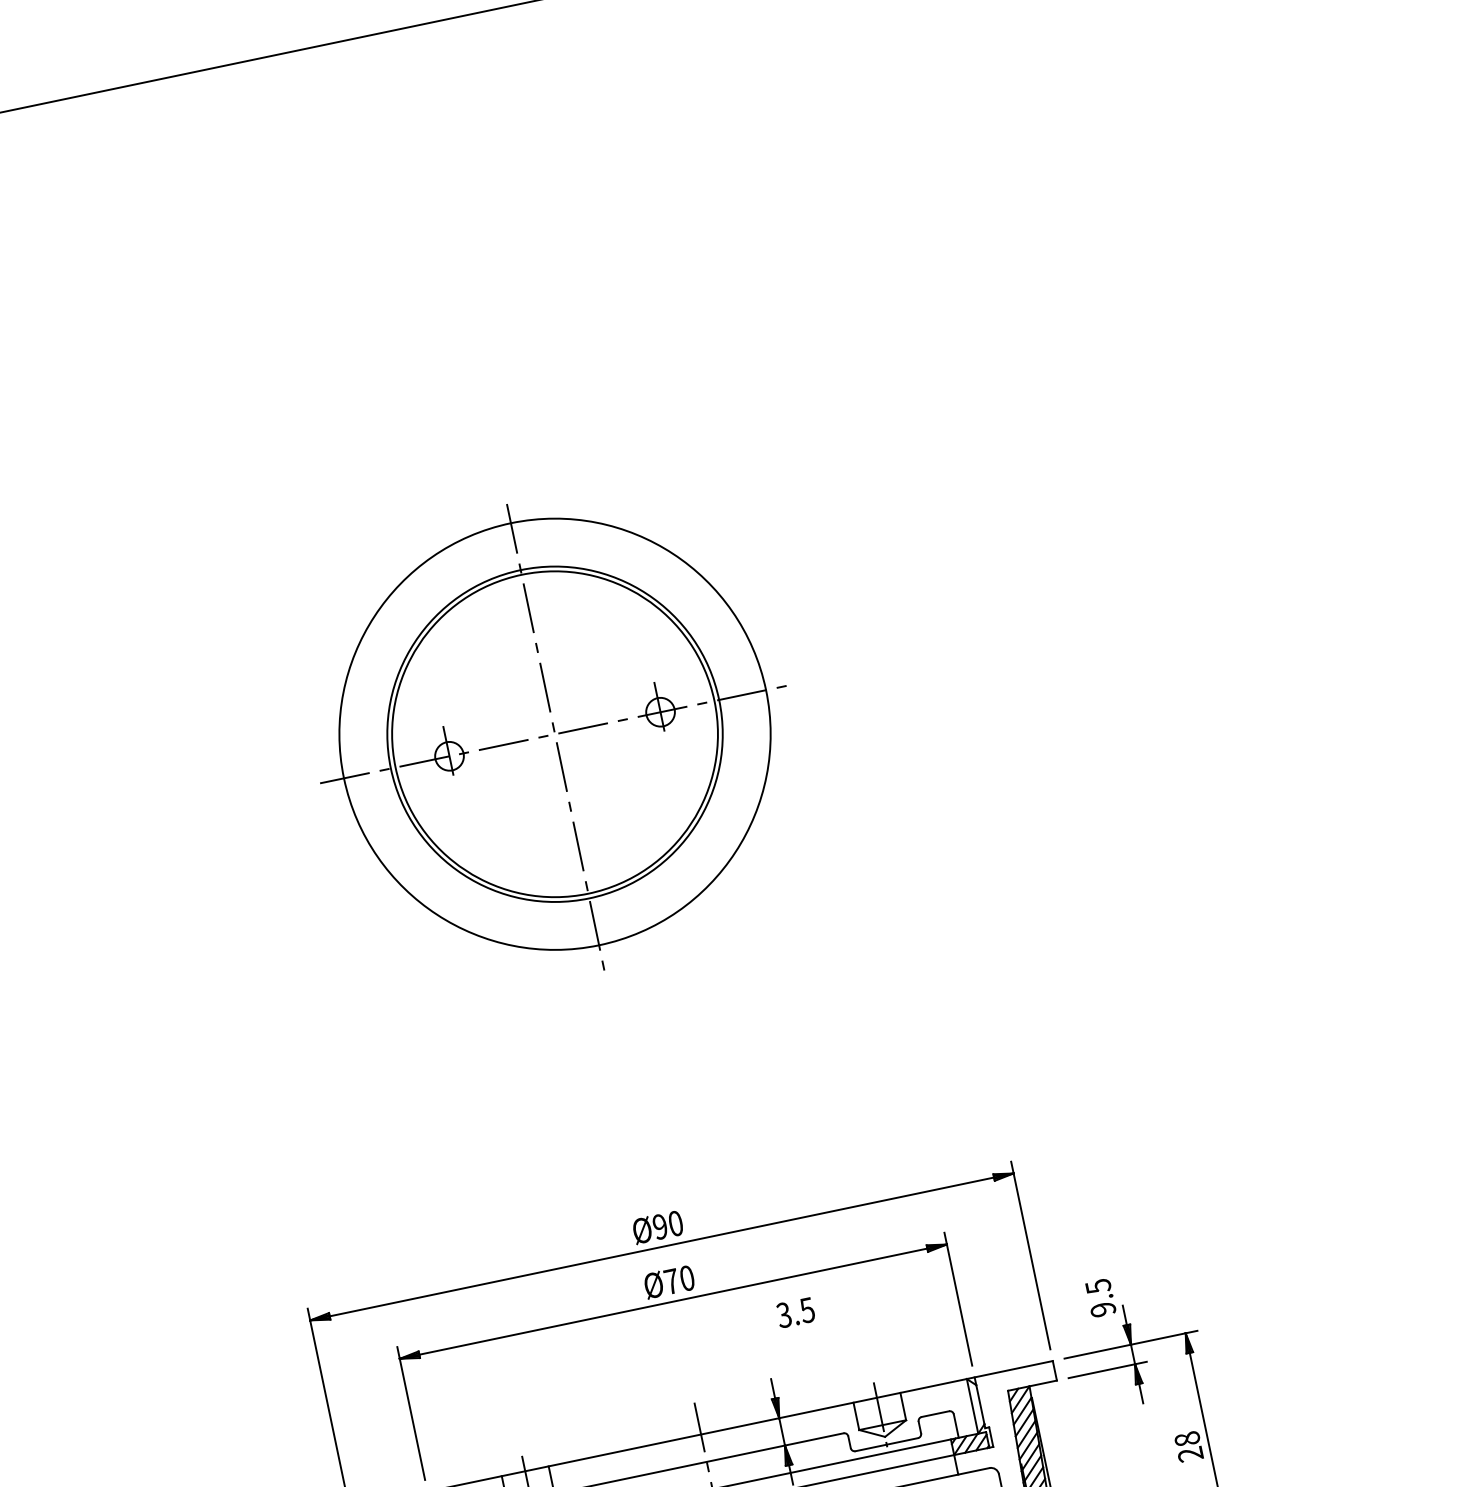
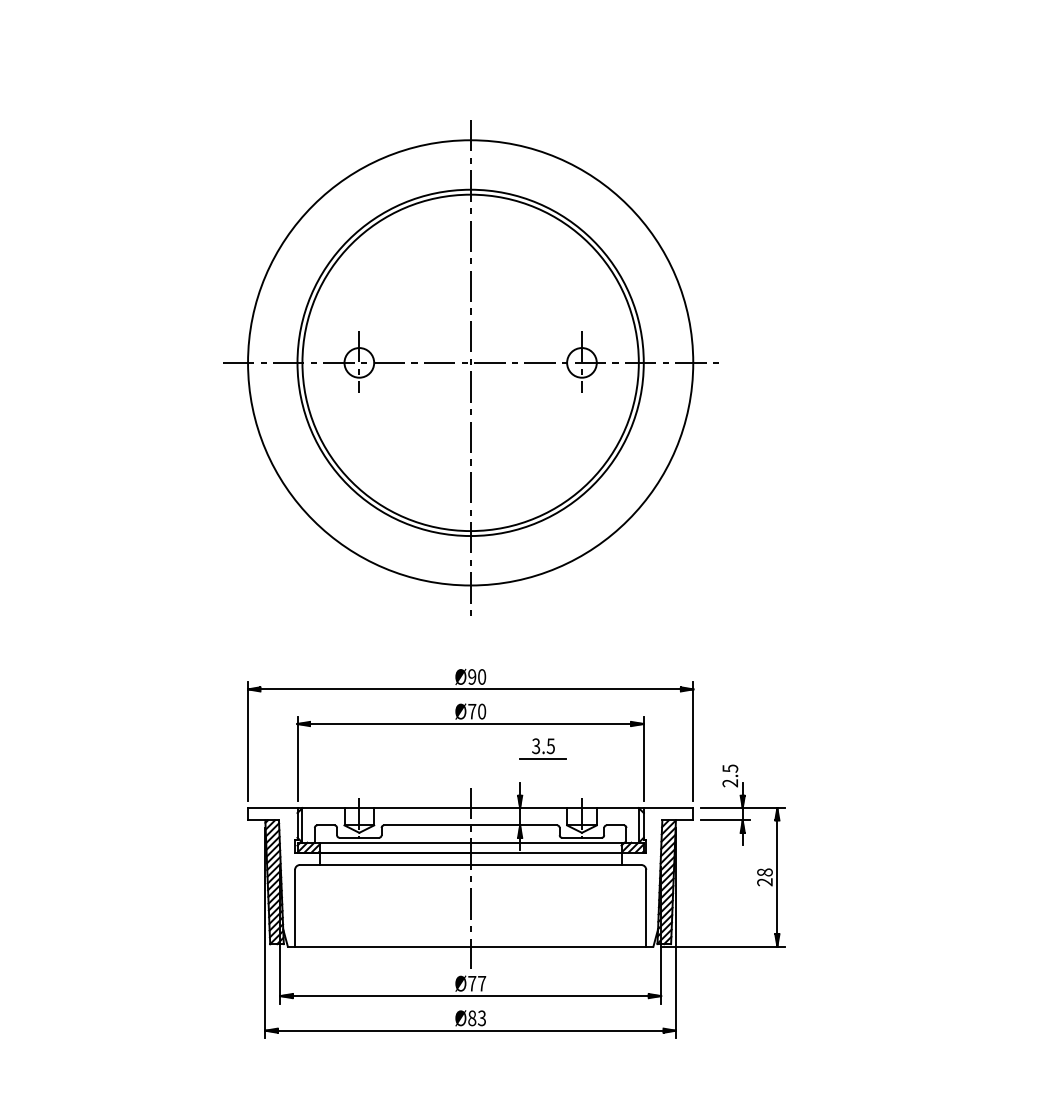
part: (555, 738) -> (470, 367), size x1.67
text: (1103, 1309) -> (730, 783), 9.5 -> 2.5
line: (798, 1332) -> (542, 758), added

